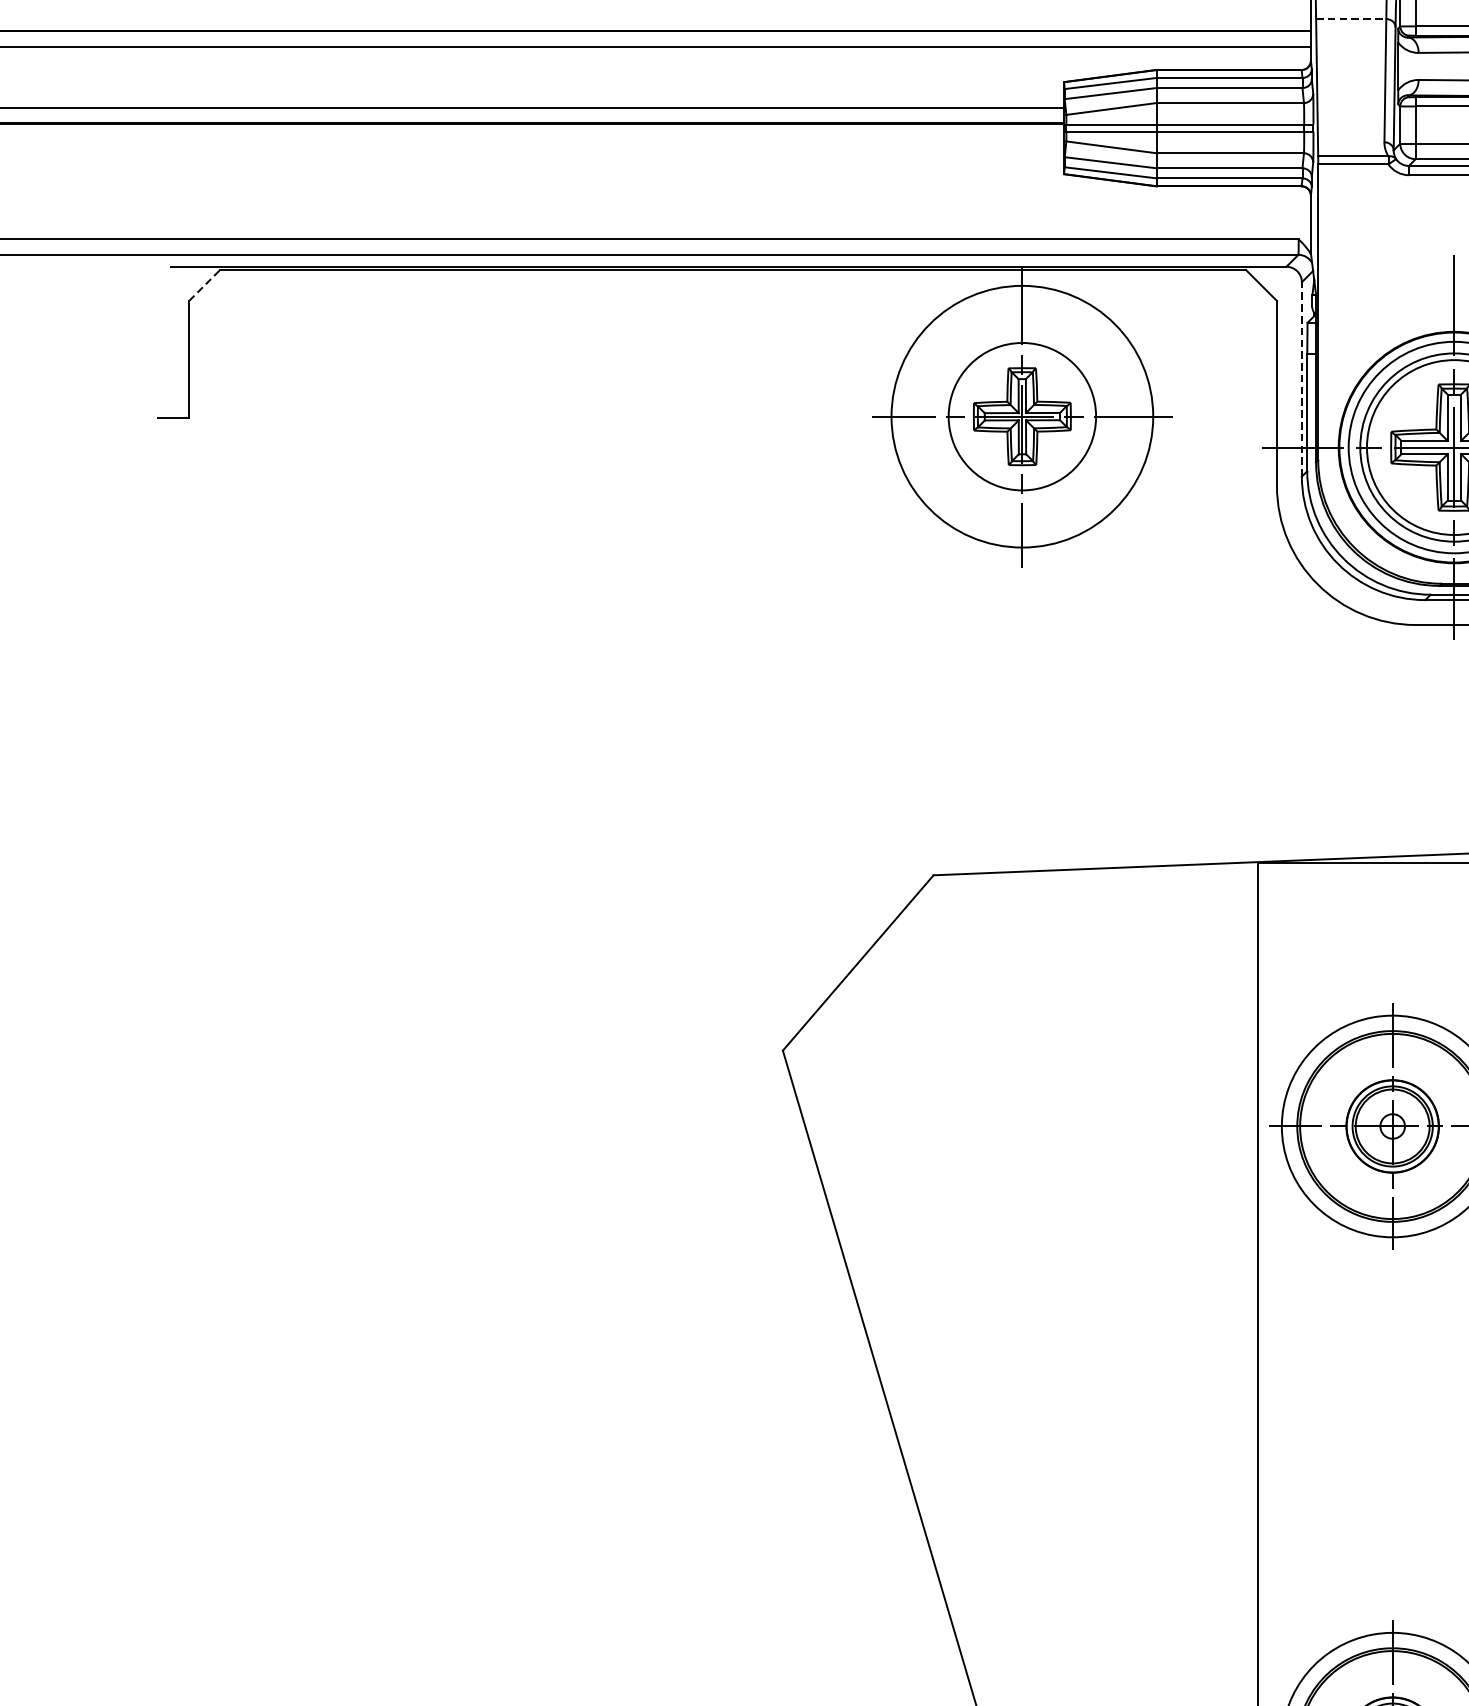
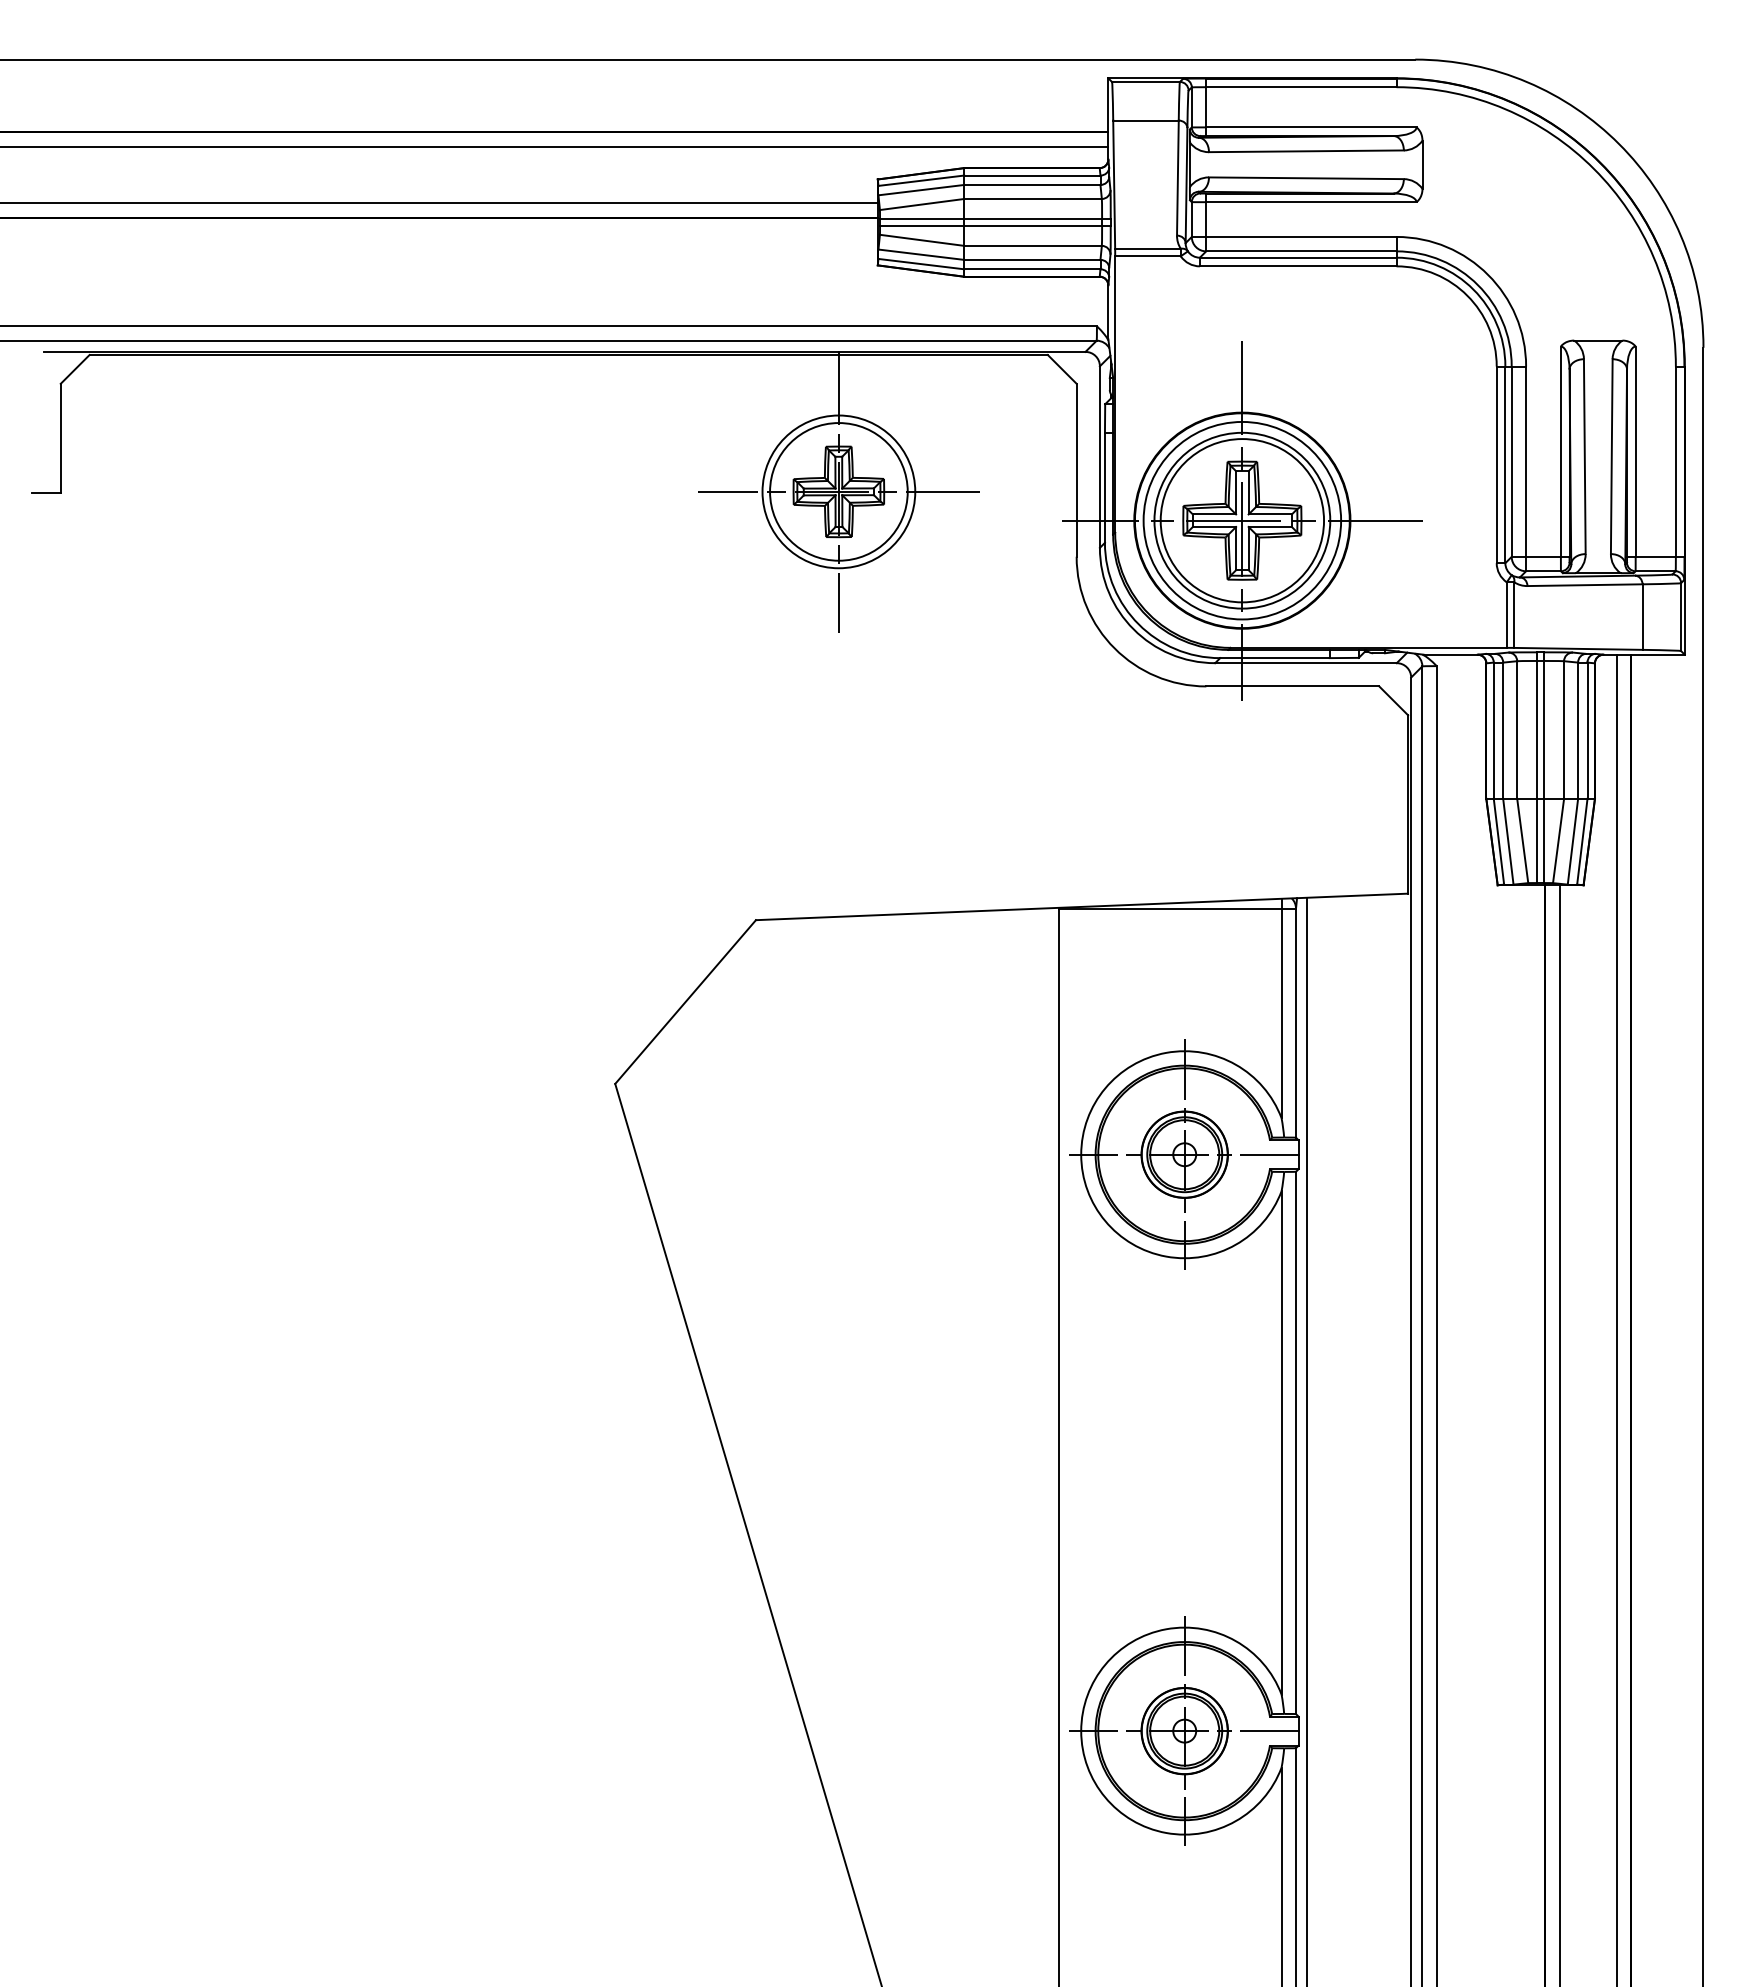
line: (1350, 19) -> (1145, 120), dashed -> solid
line: (204, 285) -> (75, 369), dashed -> solid
line: (1301, 379) -> (1099, 457), dashed -> solid
circle: (1021, 416) -> (838, 491), size x0.62

